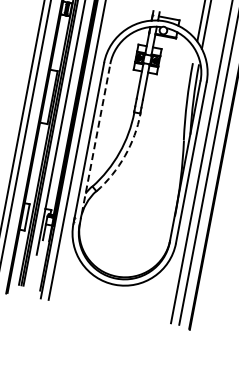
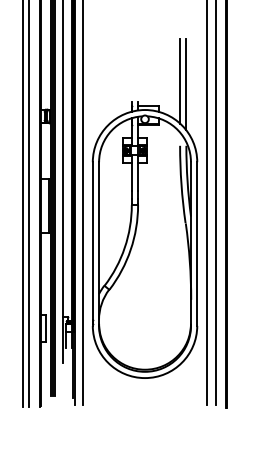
line: (95, 144) -> (99, 244), dashed -> solid
arc: (124, 155) -> (130, 249), dashed -> solid

